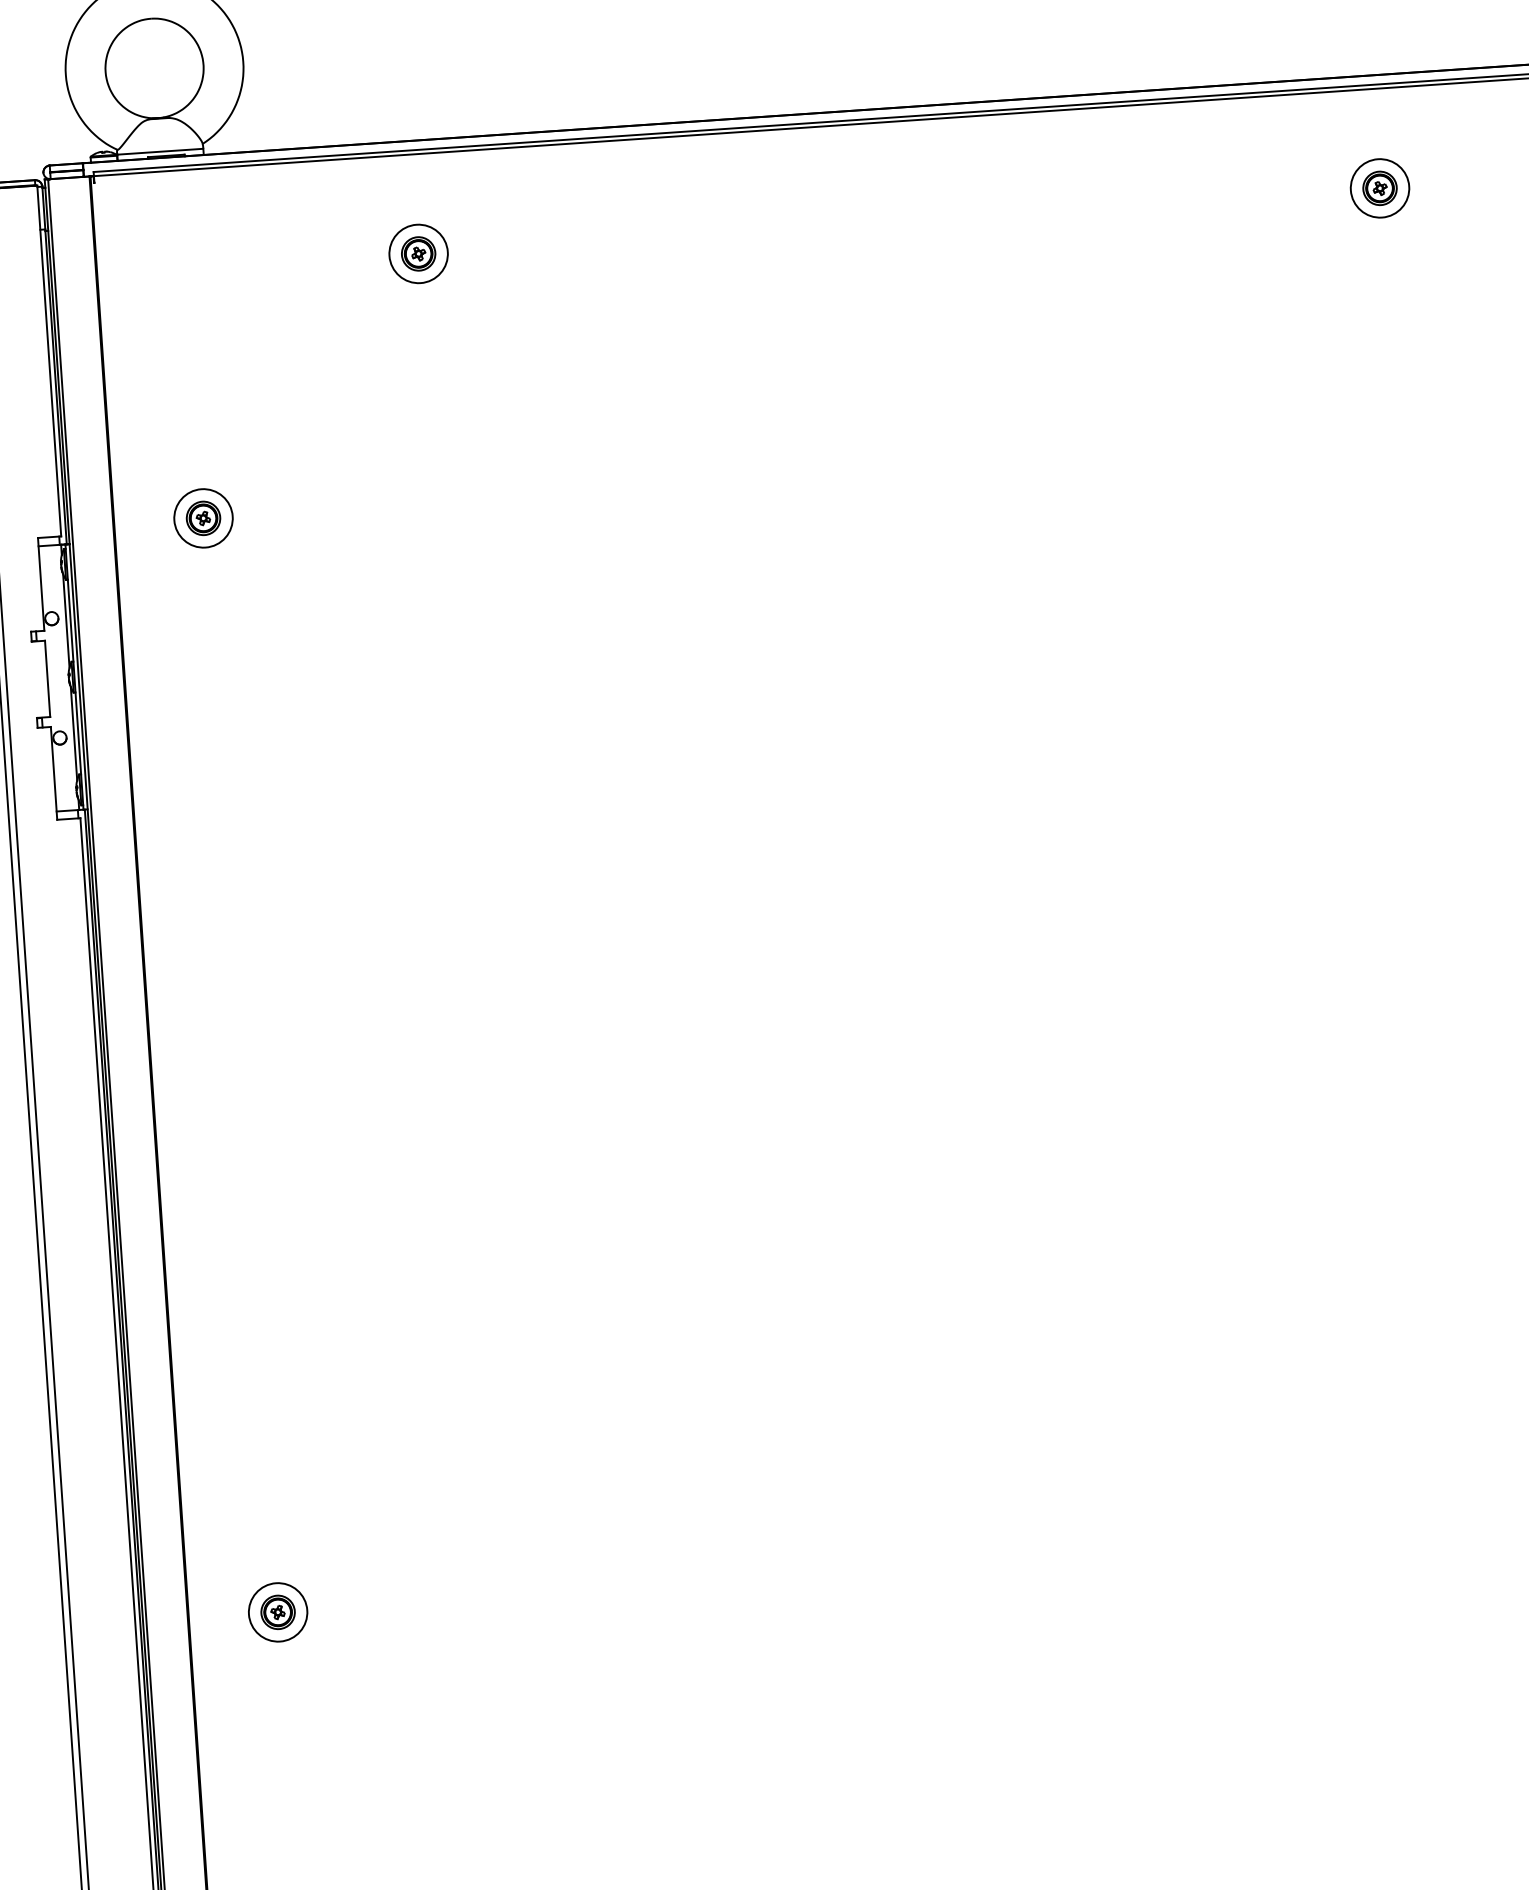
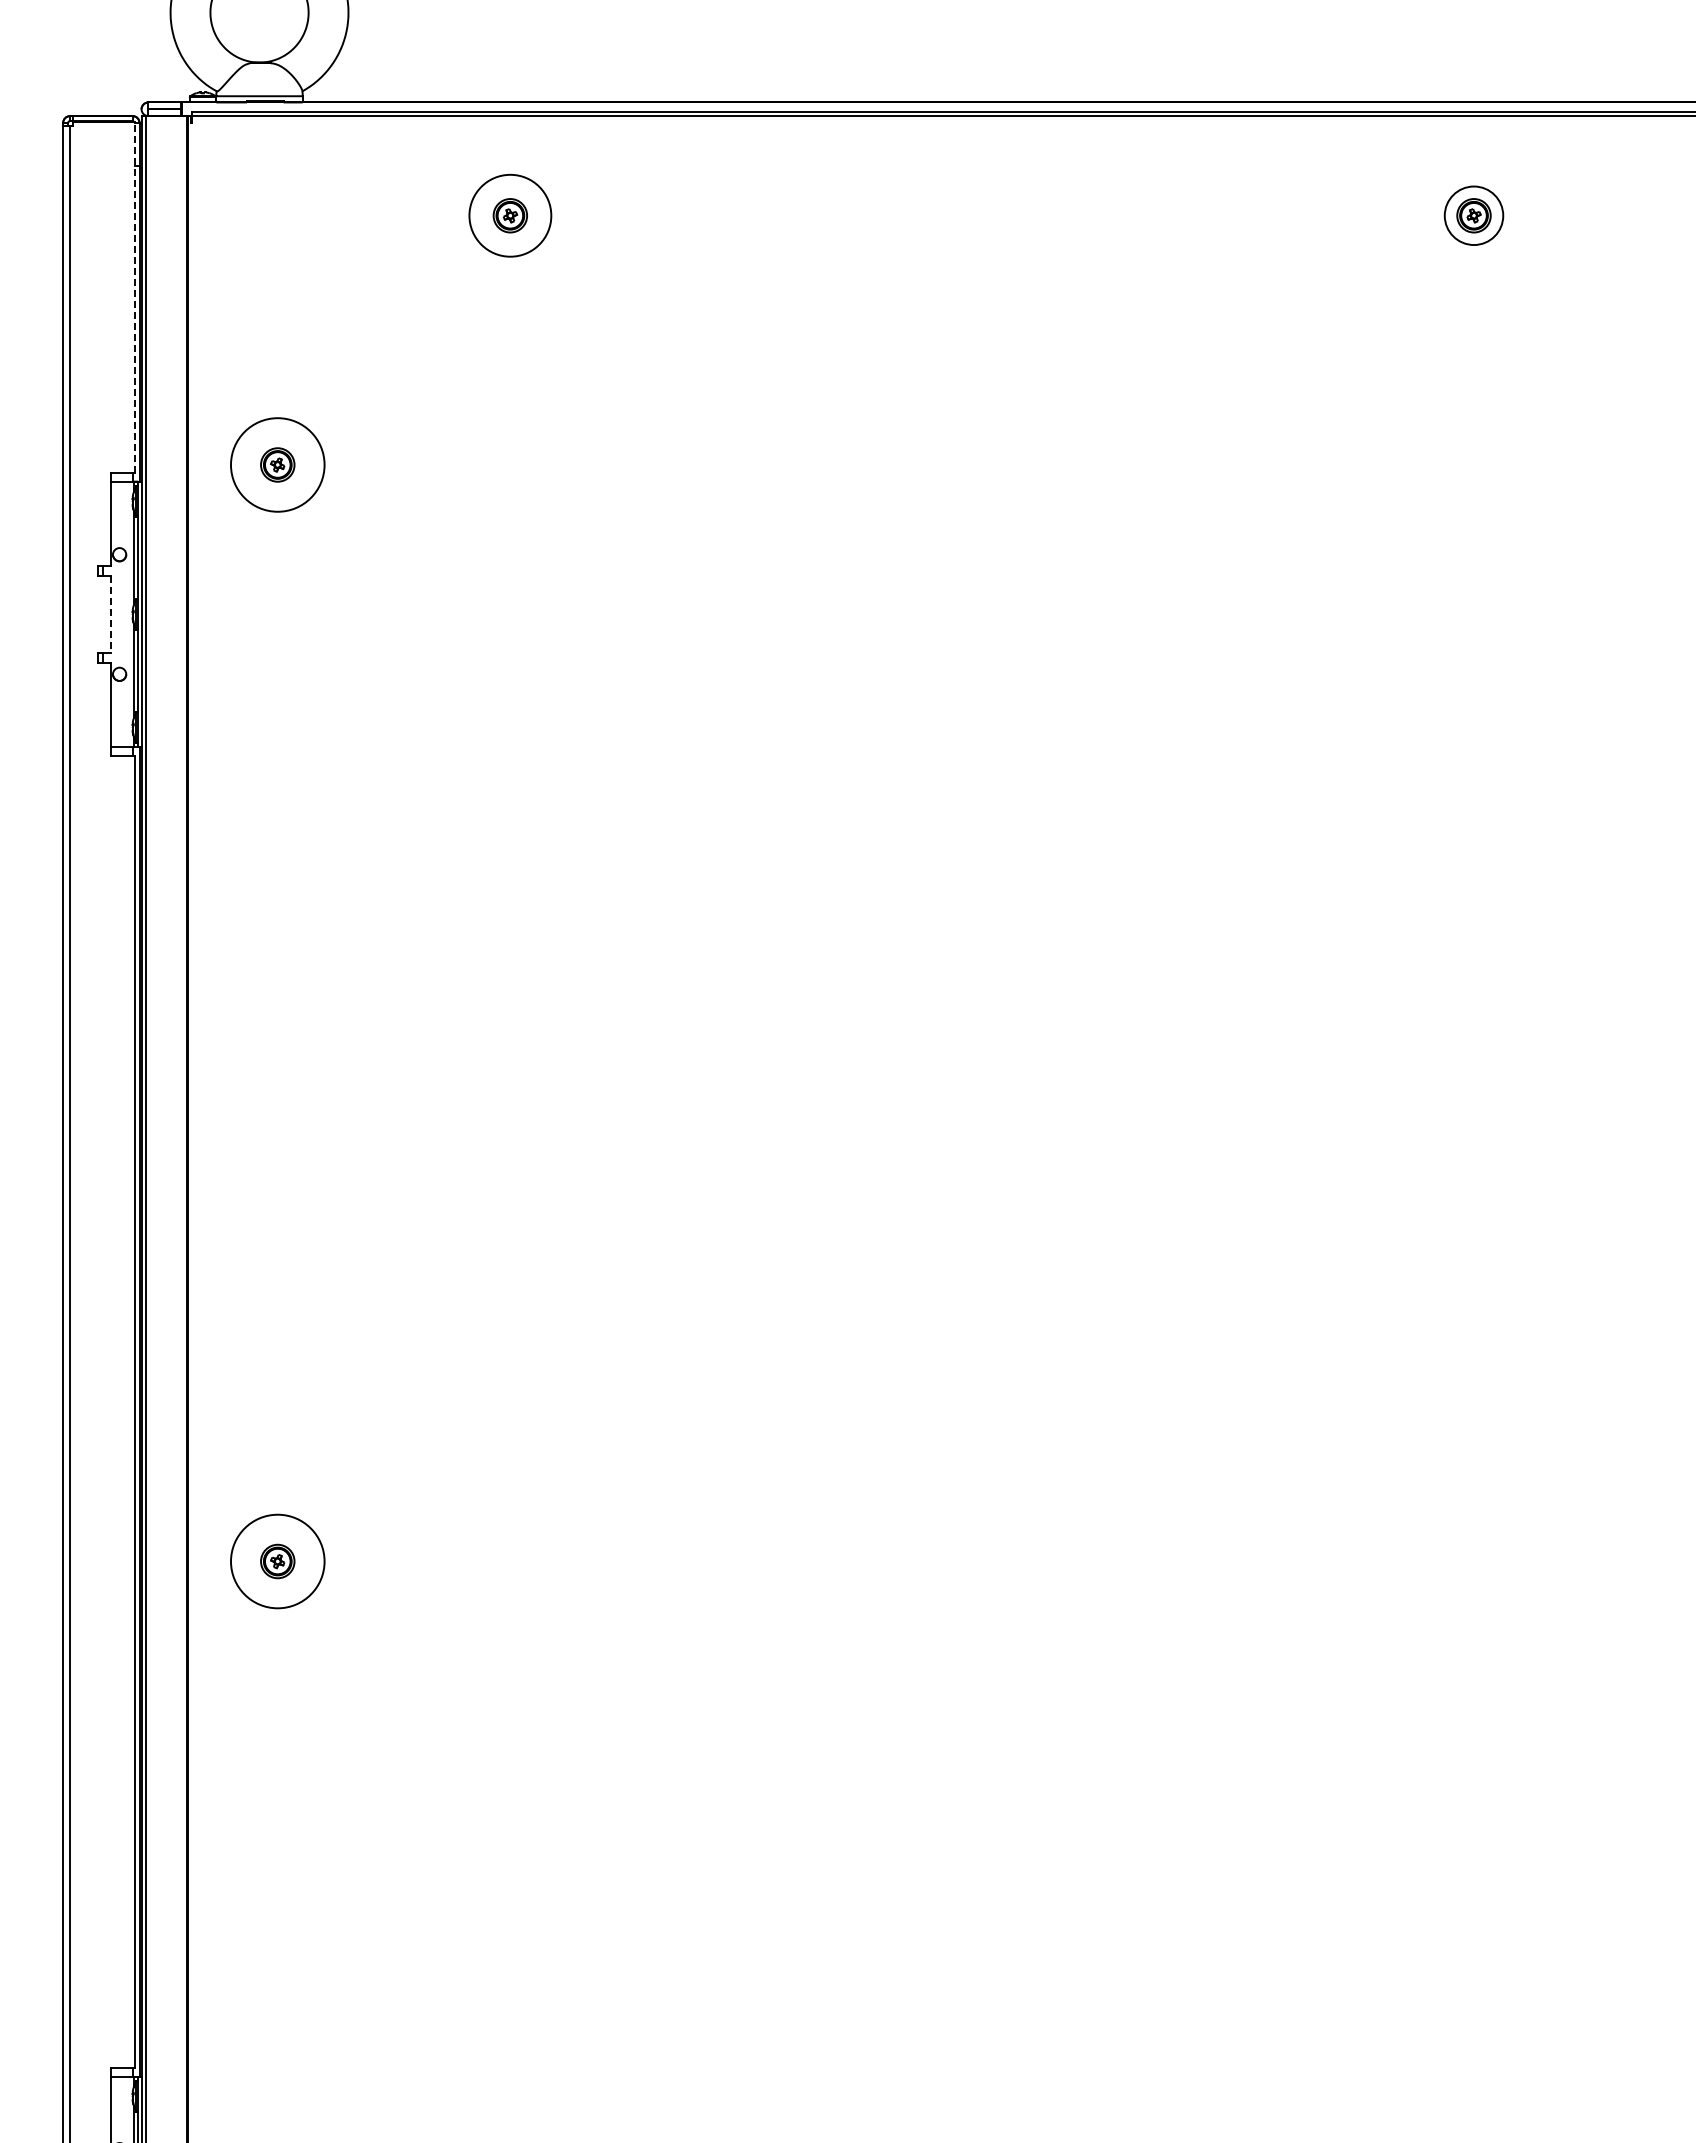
circle: (418, 253) -> (510, 215), size x1.4
line: (49, 361) -> (134, 297), solid -> dashed
circle: (203, 517) -> (277, 464), size x1.6
line: (47, 679) -> (111, 615), solid -> dashed
circle: (277, 1612) -> (277, 1561), size x1.6

